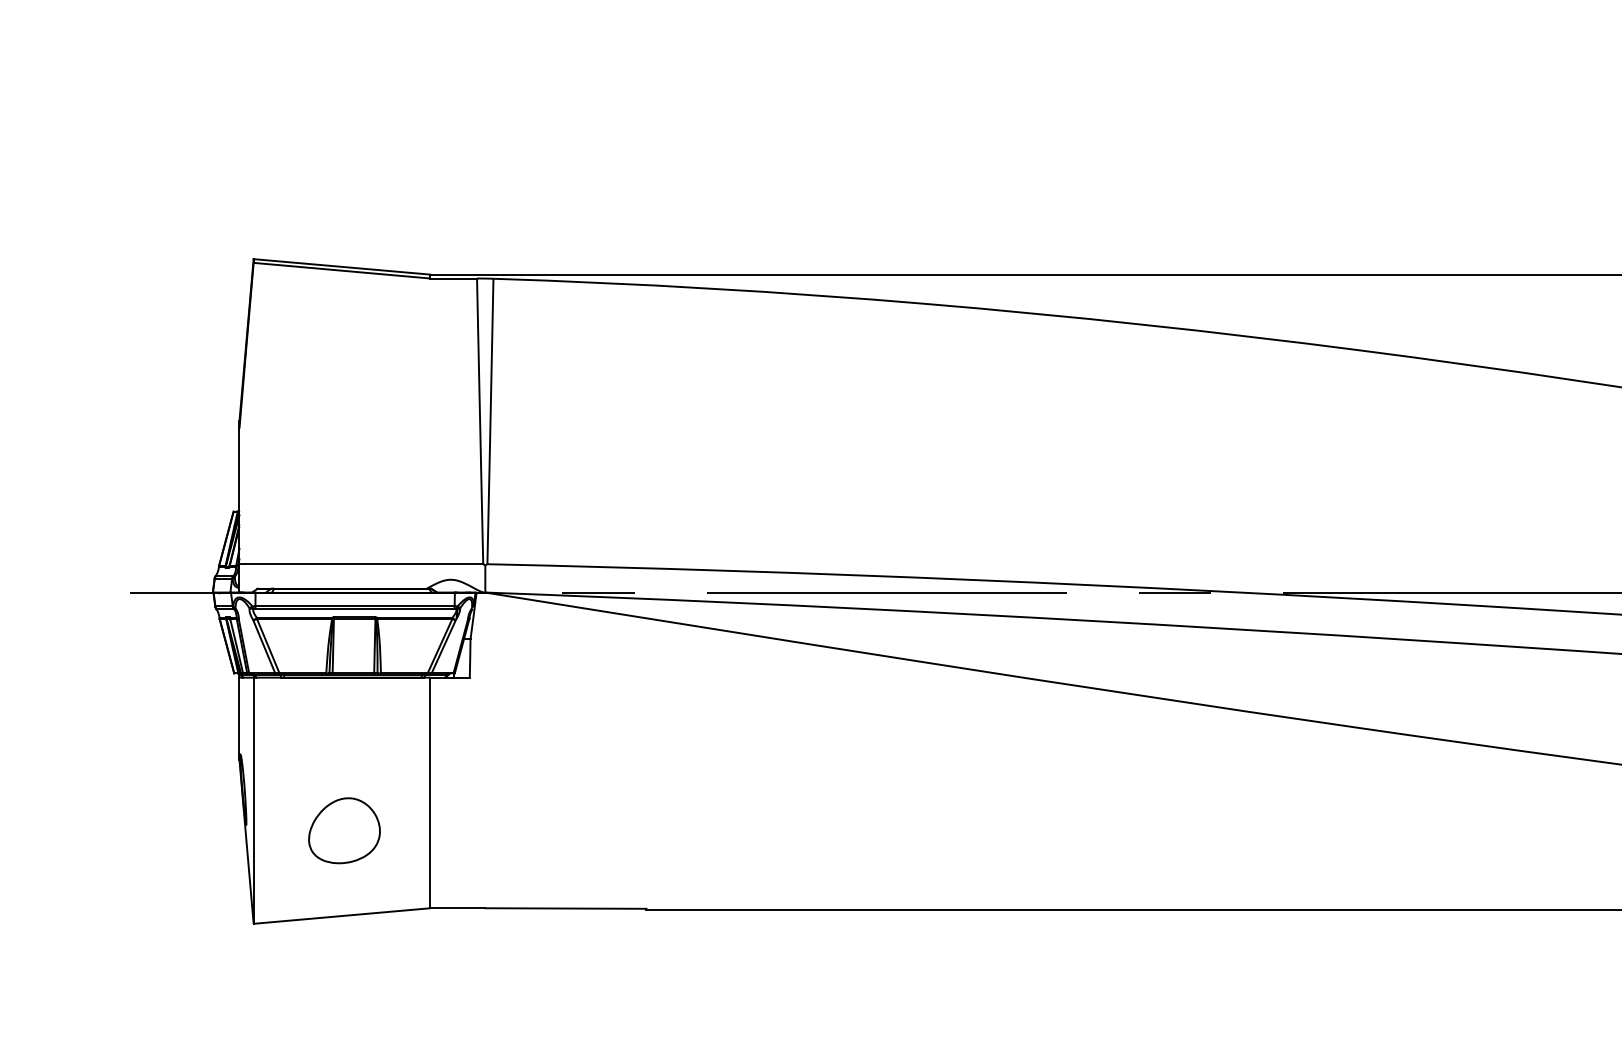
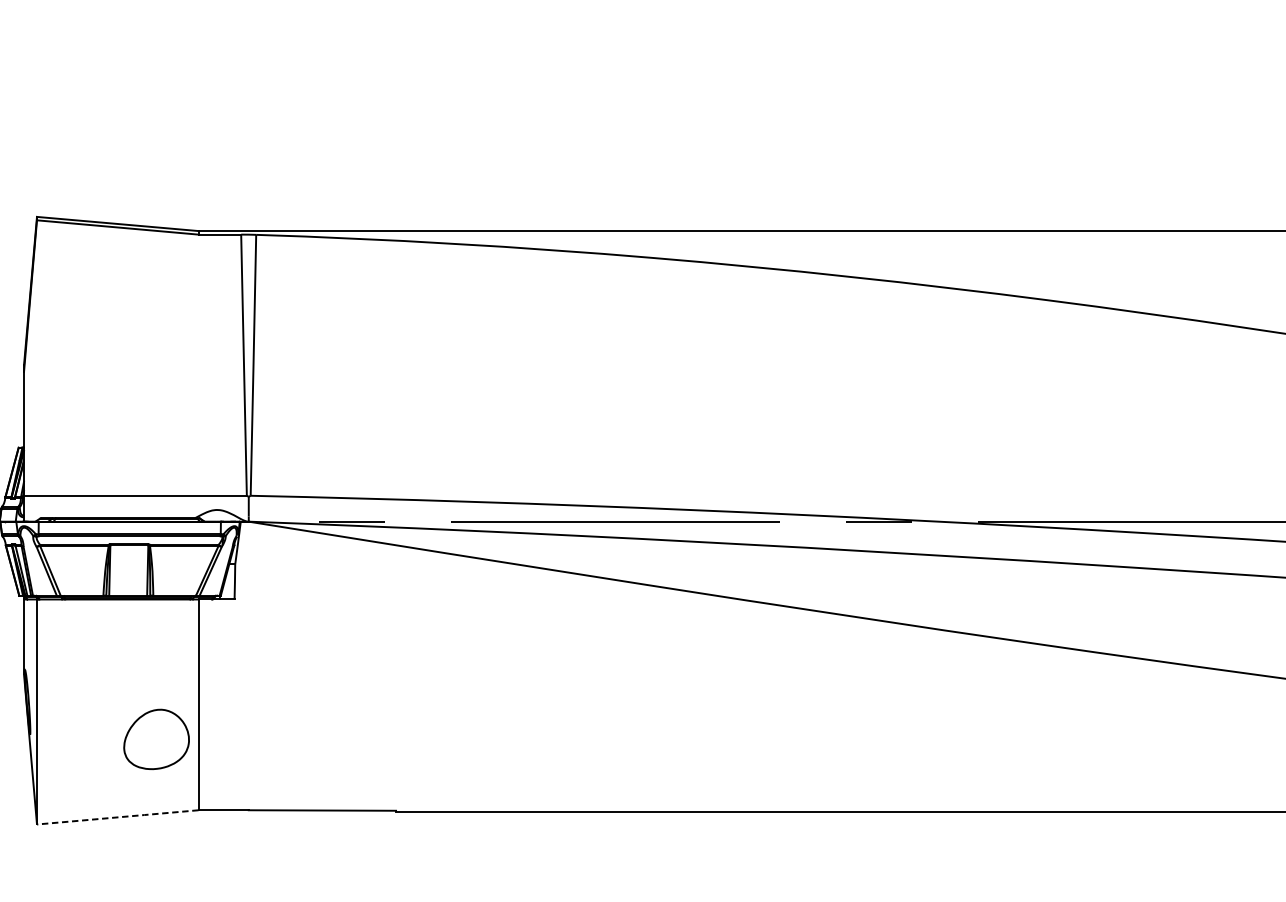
part: (344, 830) -> (156, 739), moved
line: (341, 916) -> (117, 817), solid -> dashed

